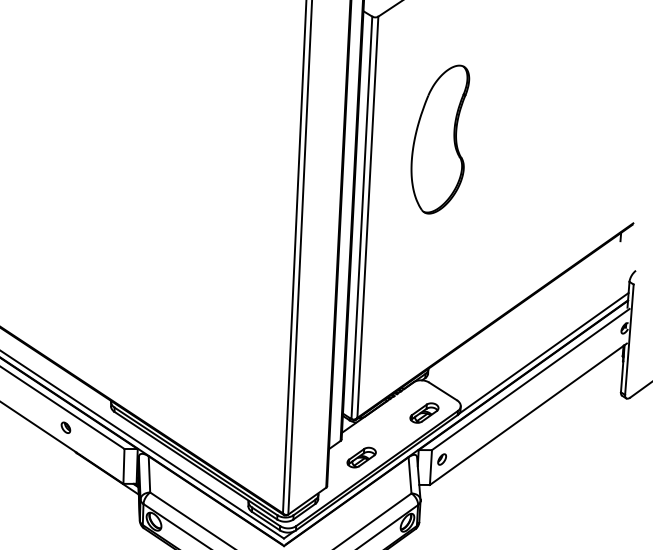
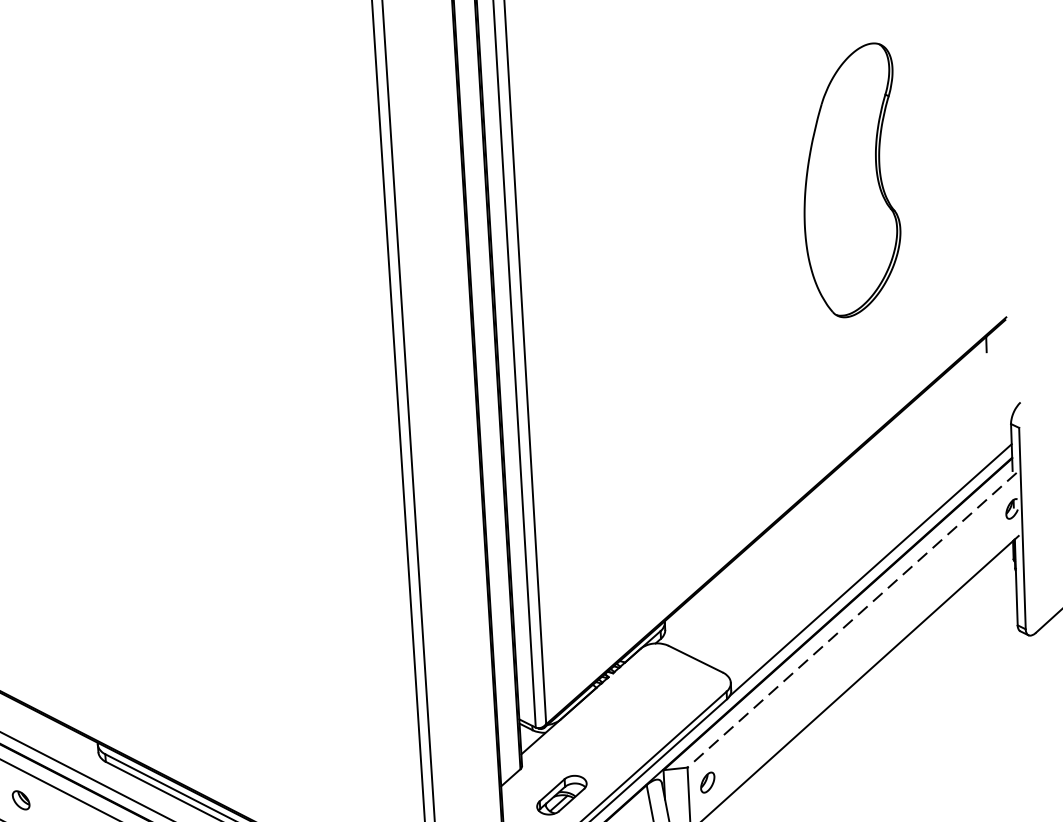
part: (440, 139) -> (852, 180), moved
line: (530, 379) -> (851, 620), solid -> dashed
part: (424, 412) -> (666, 701), removed

